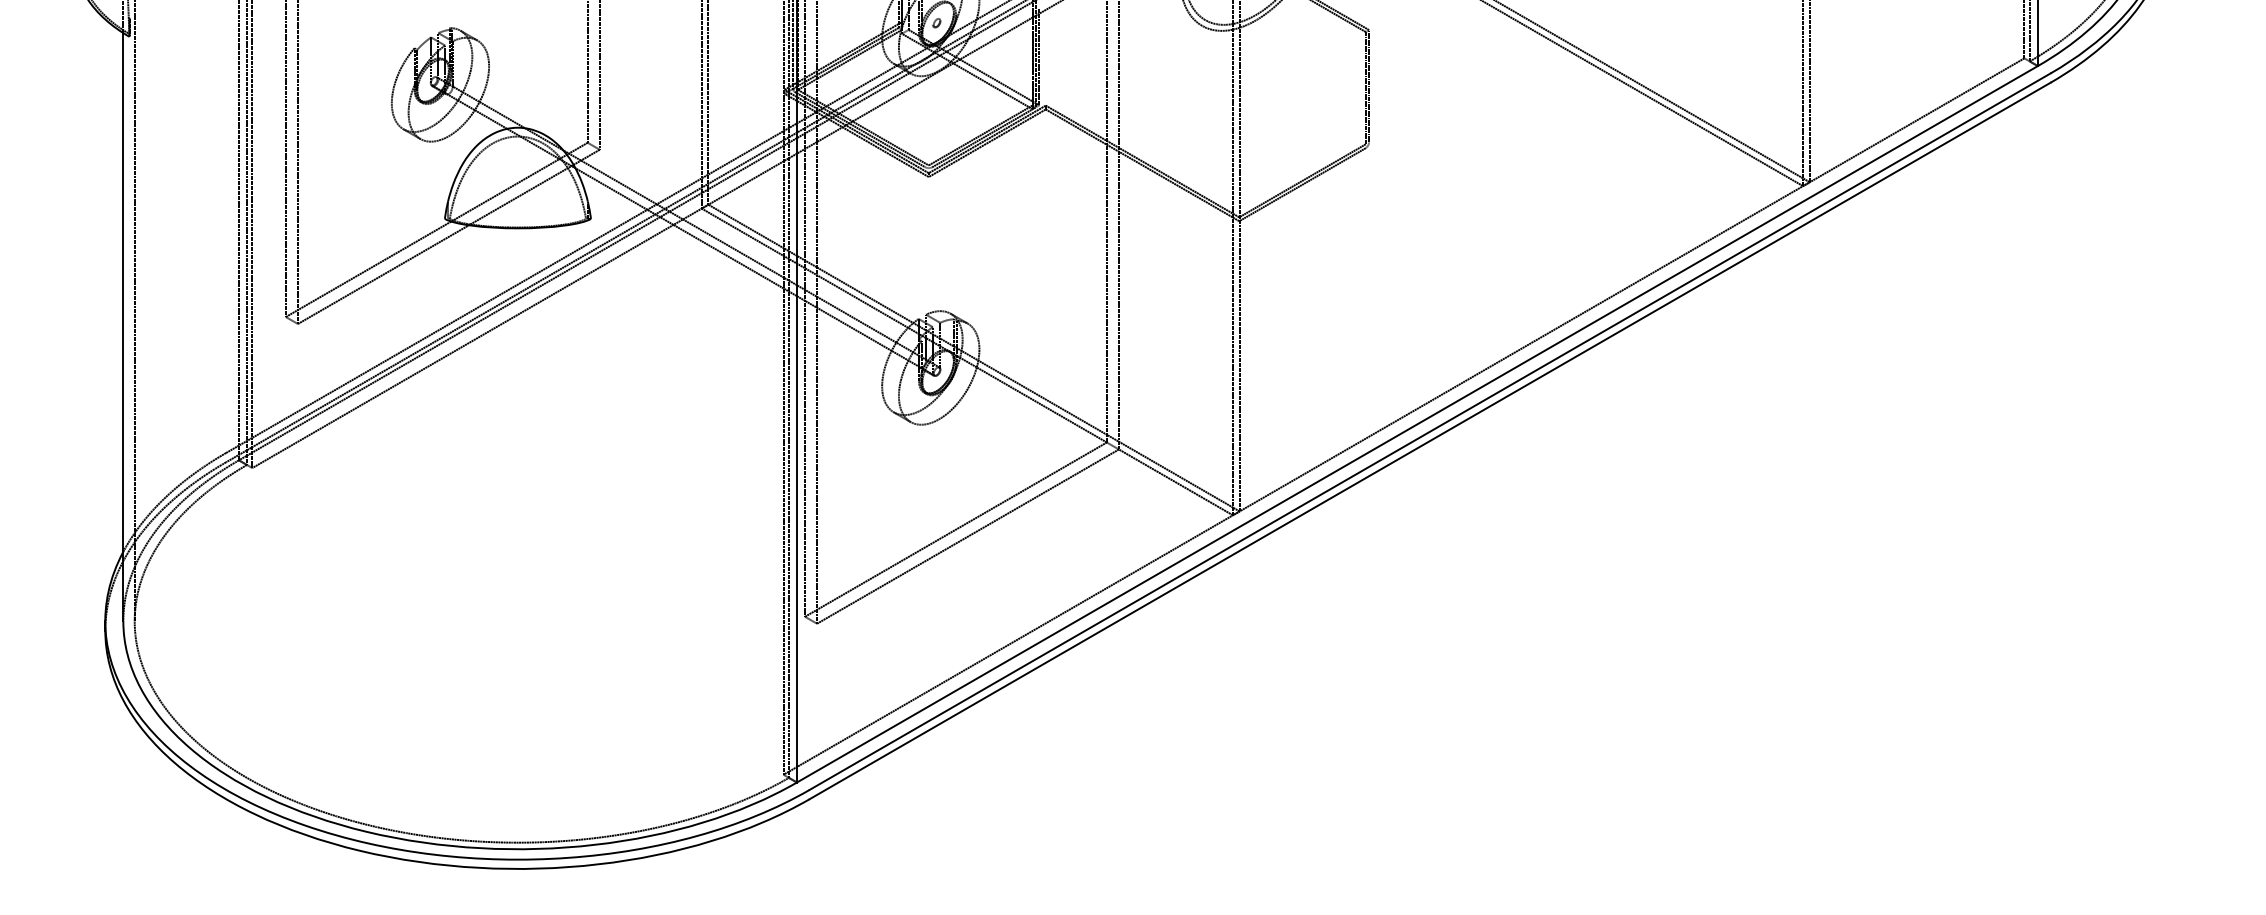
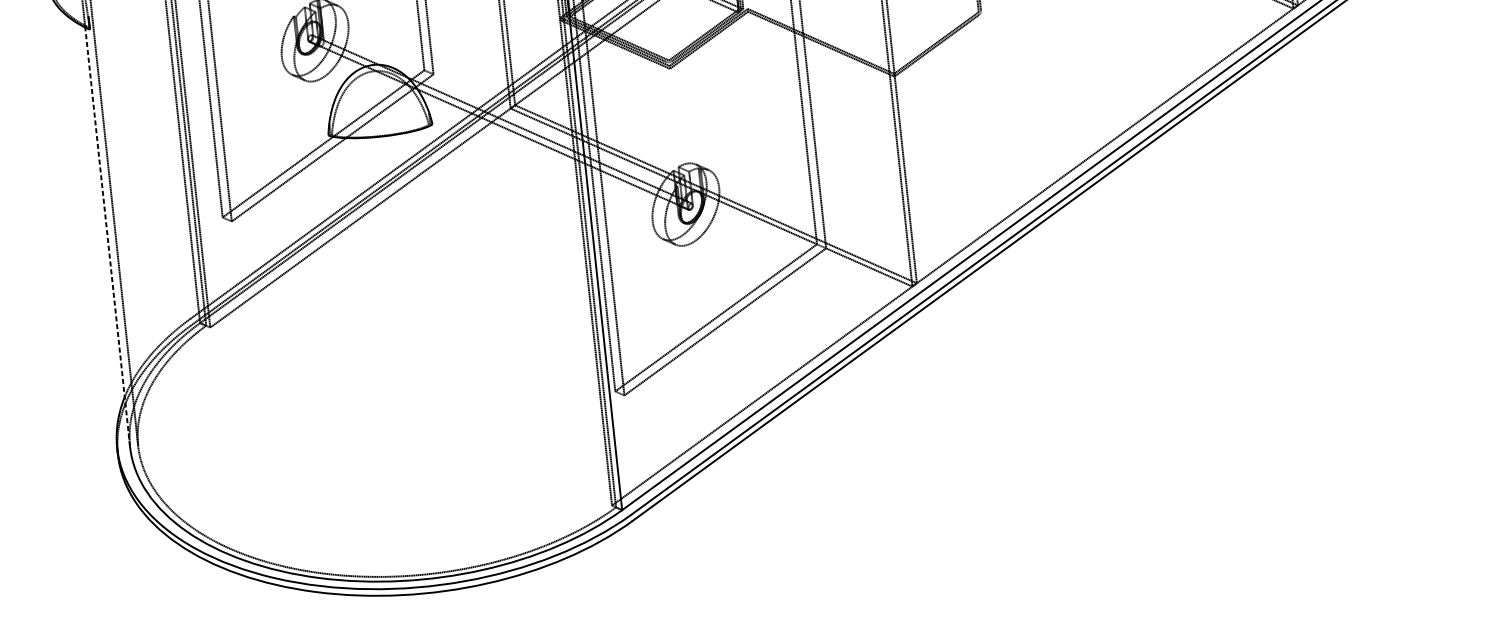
line: (123, 326) -> (107, 236), solid -> dashed

